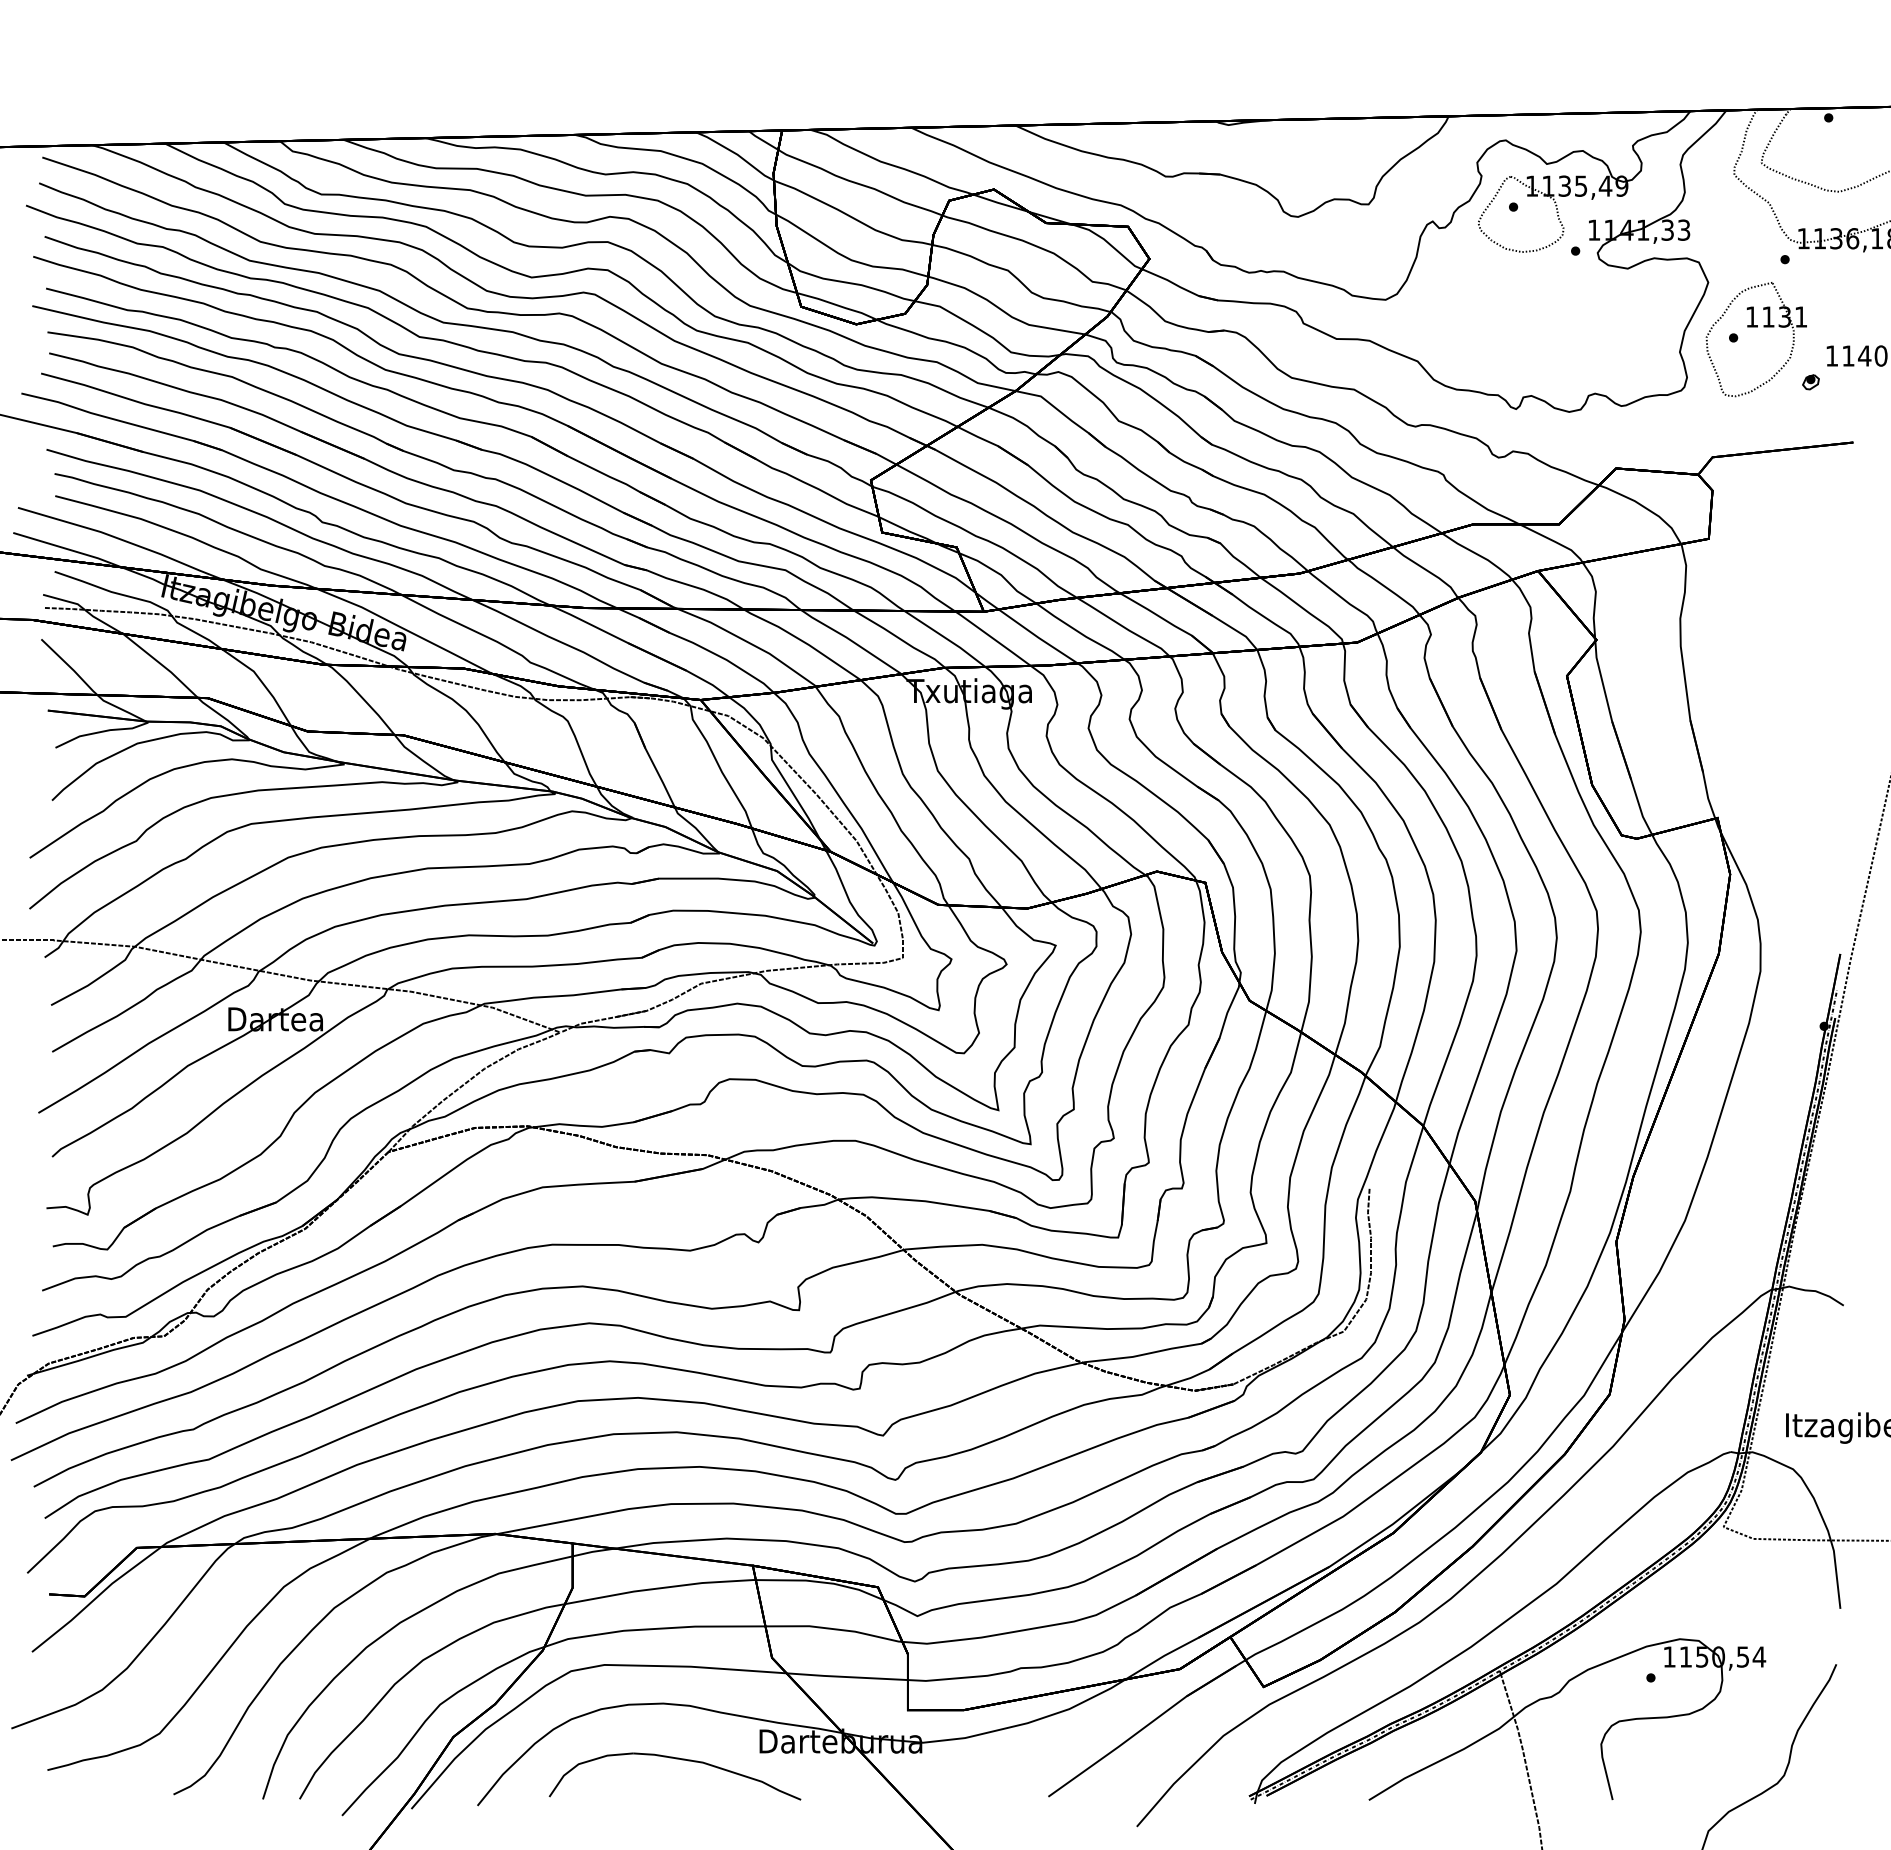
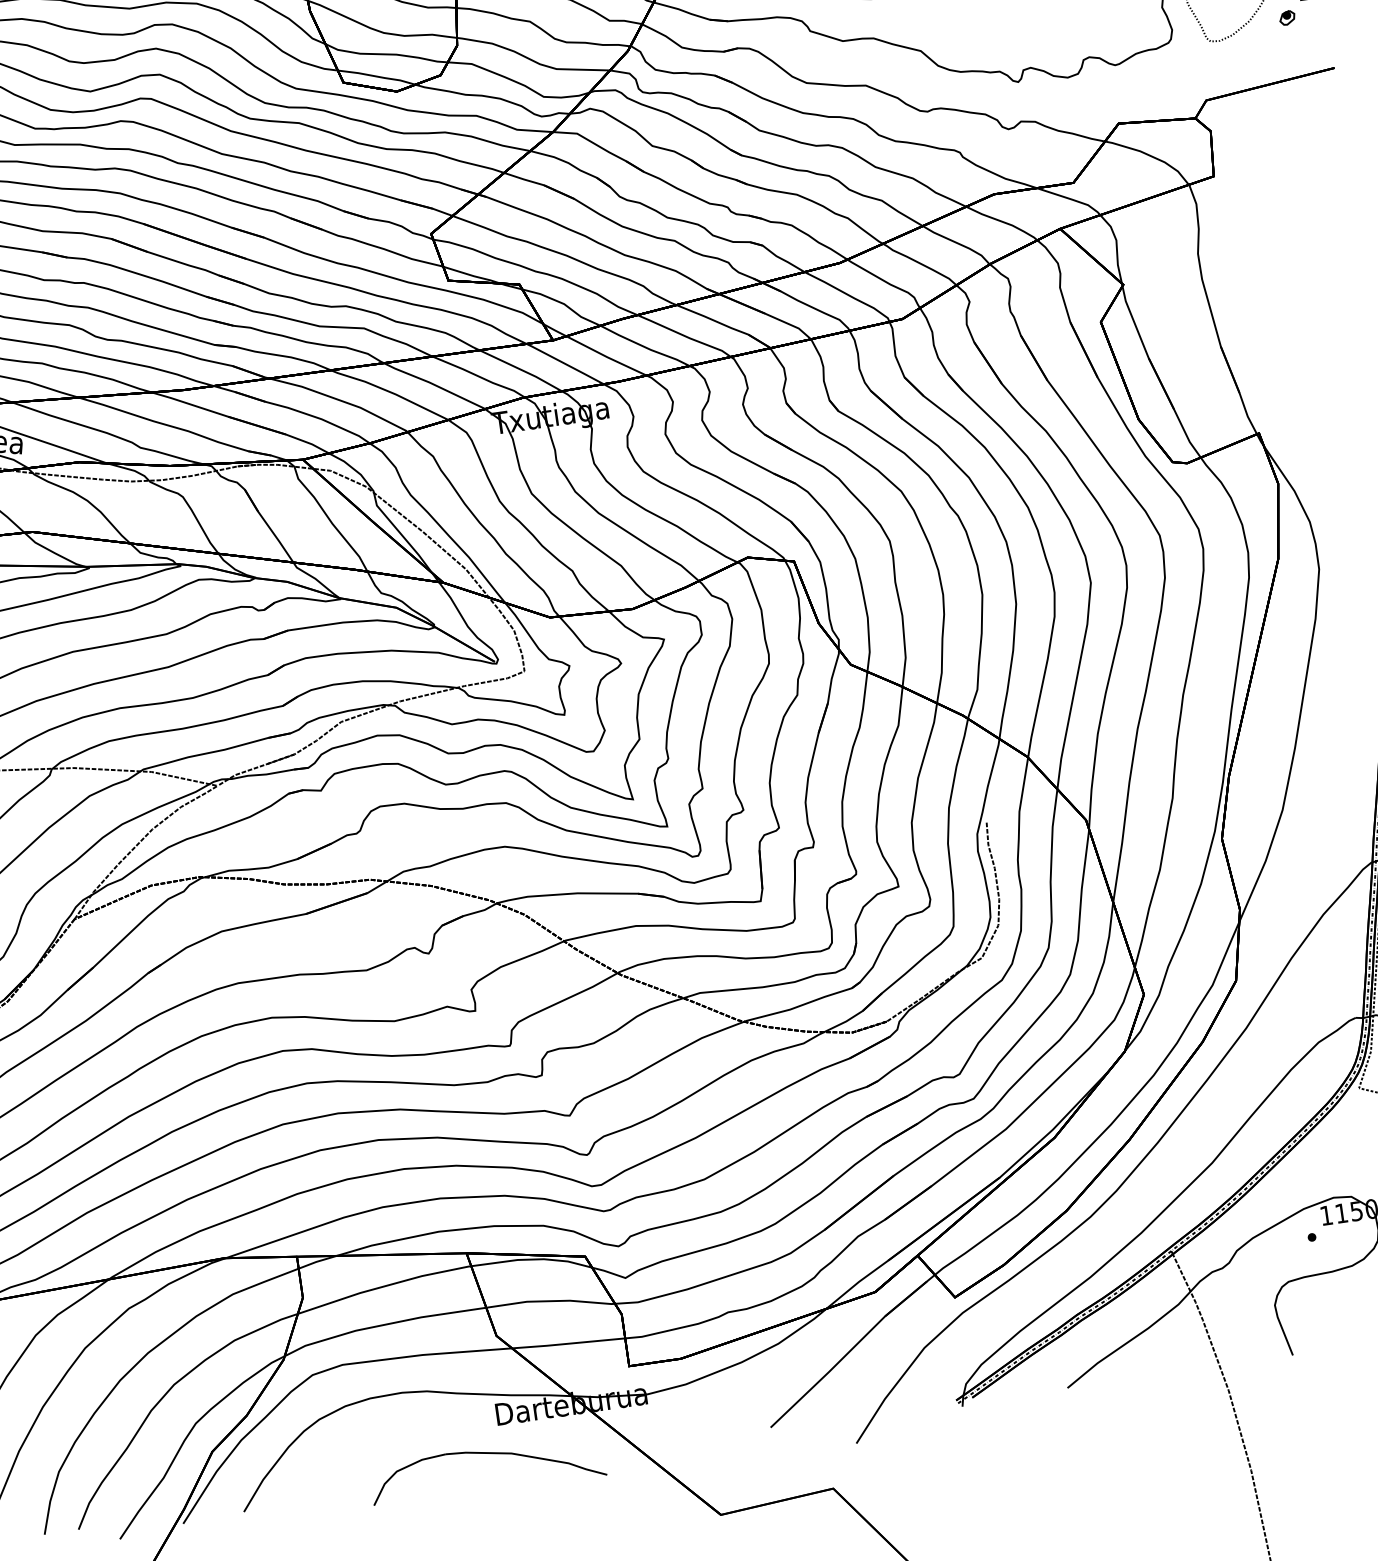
part: (675, 1759) -> (485, 1454), moved

